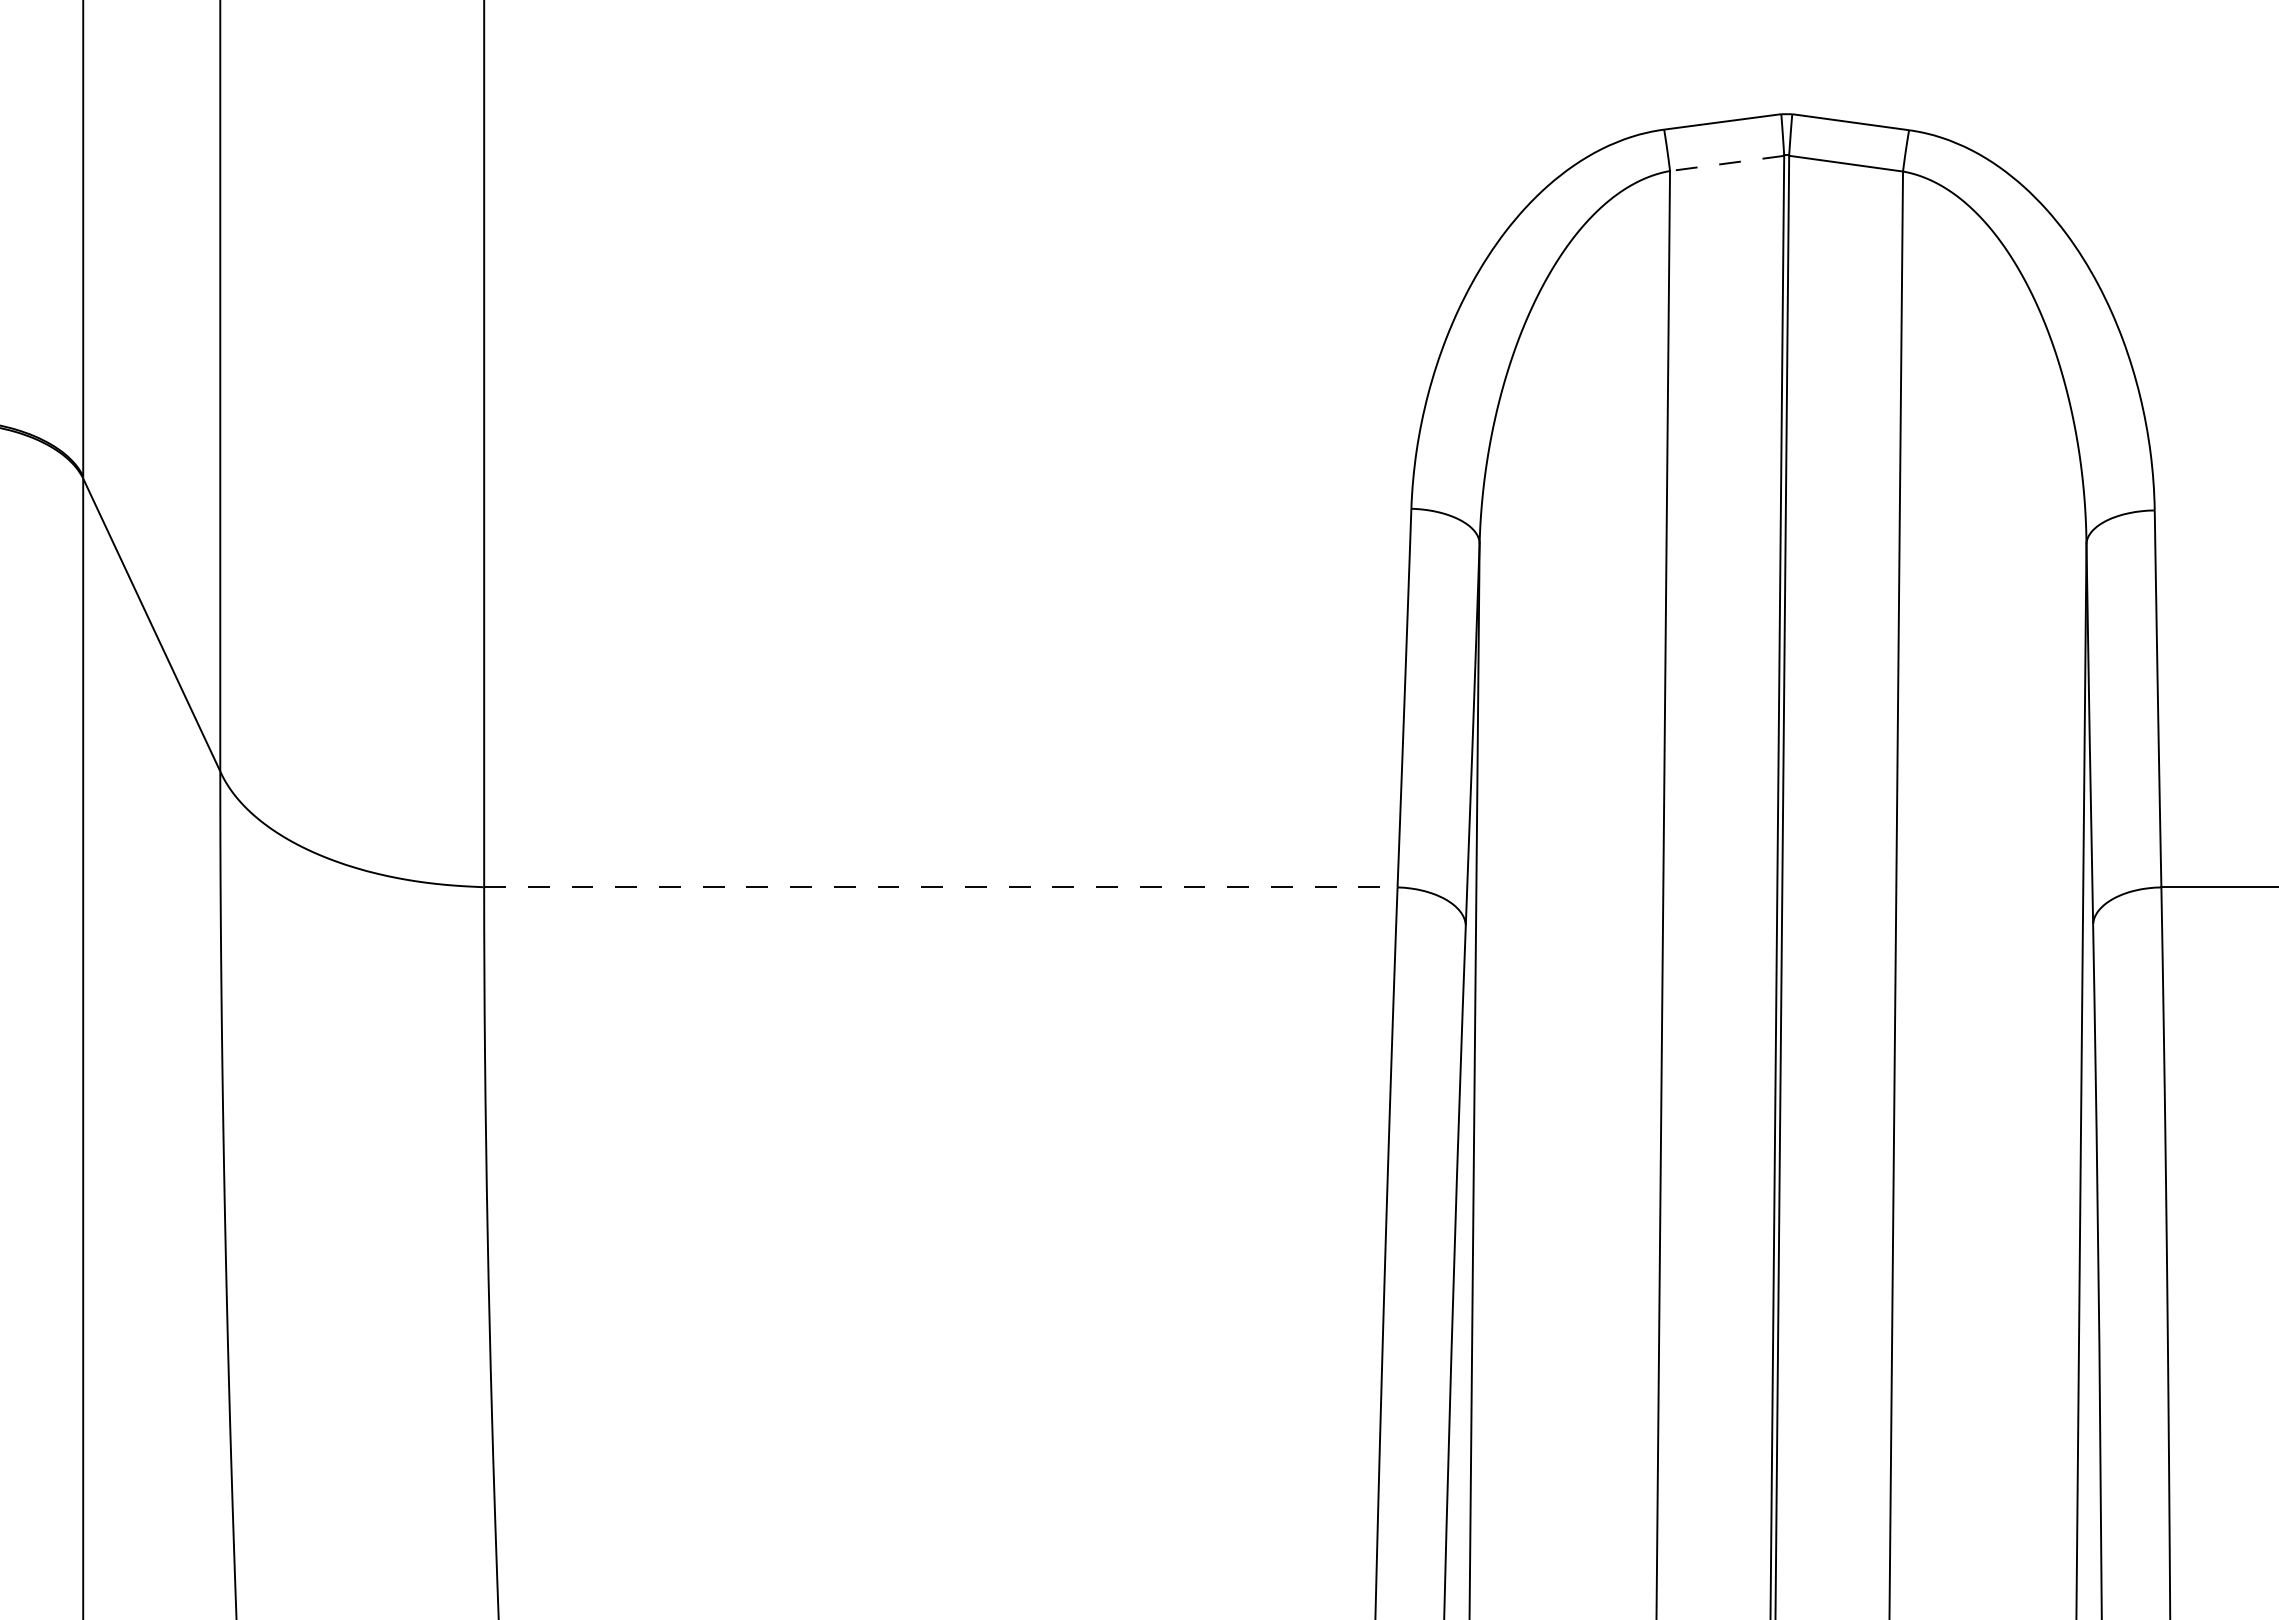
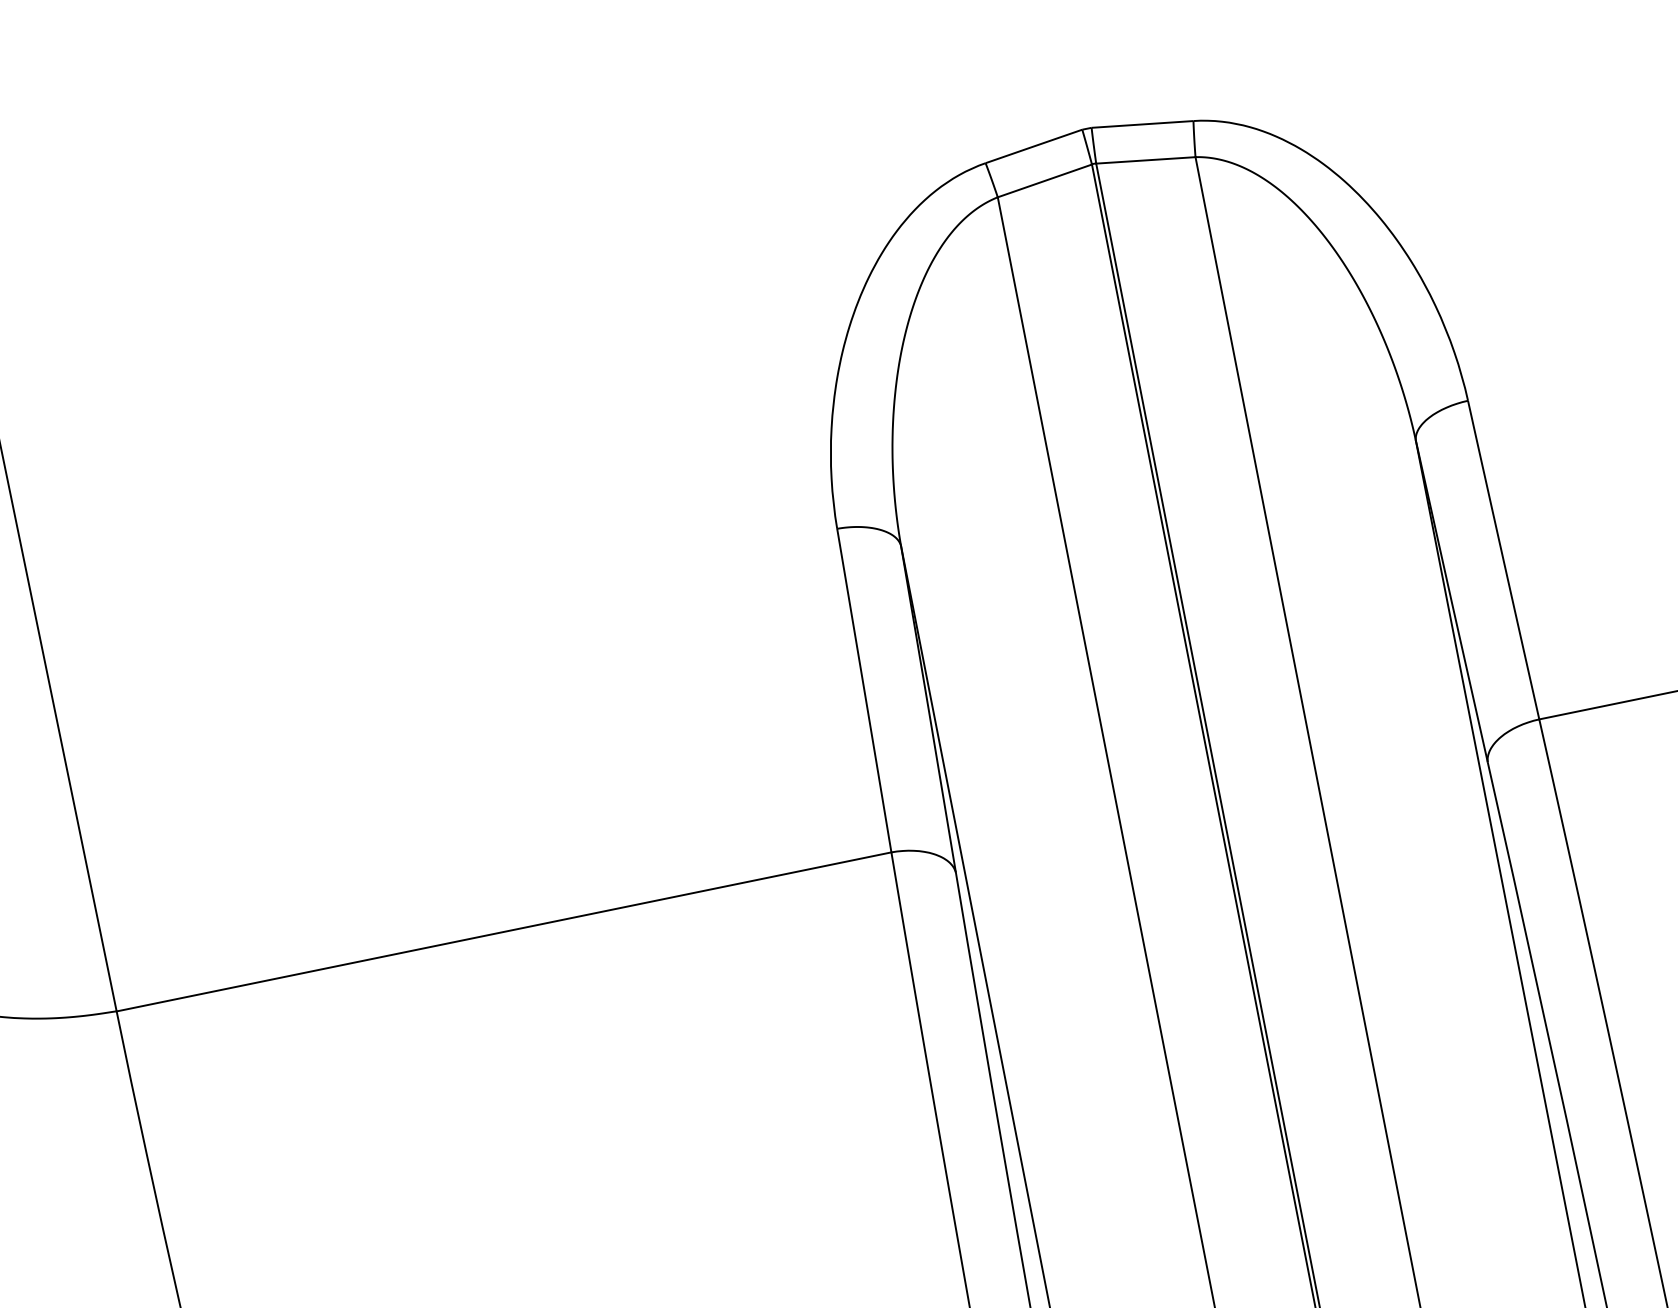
line: (1727, 163) -> (1045, 180), dashed -> solid
line: (940, 887) -> (503, 932), dashed -> solid

